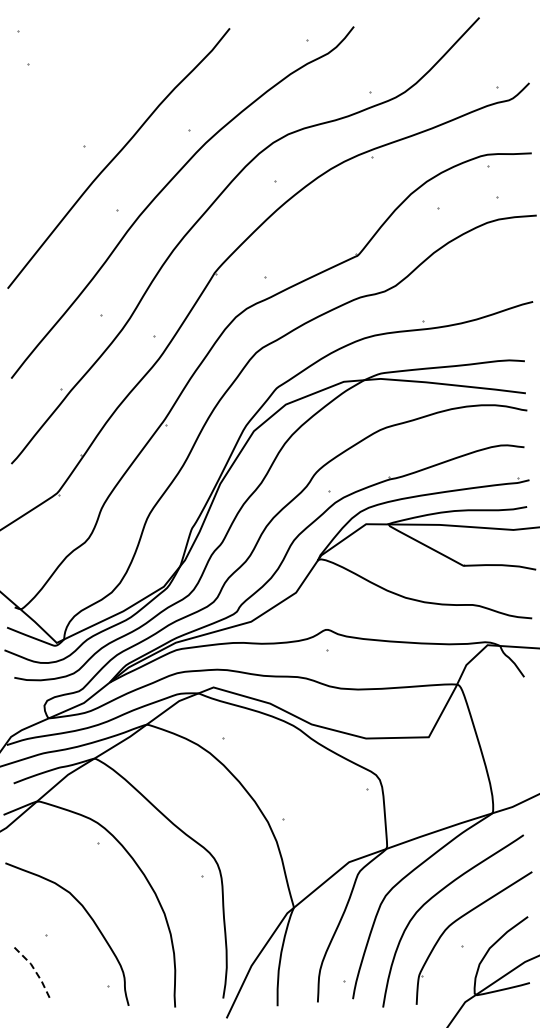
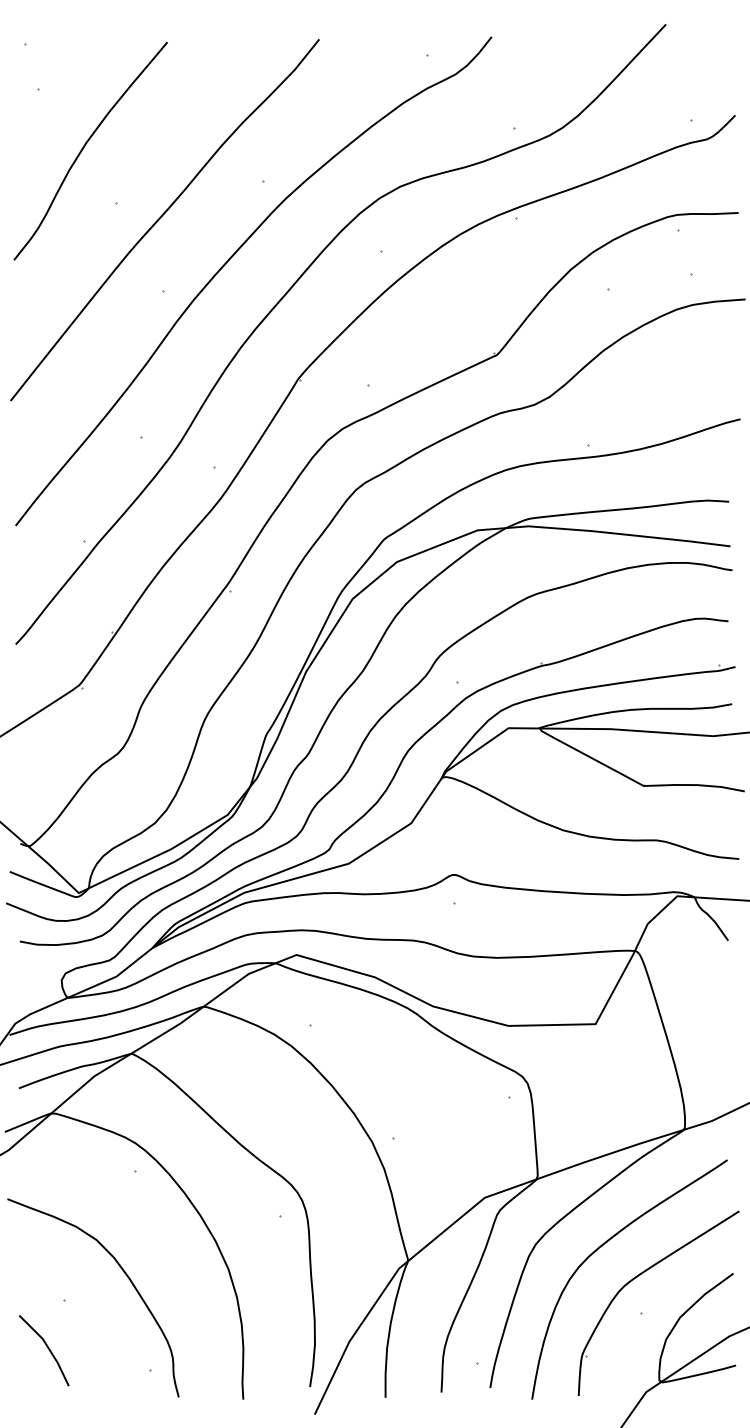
curve: (61, 106) -> (85, 147), added
line: (34, 970) -> (47, 1348), dashed -> solid

